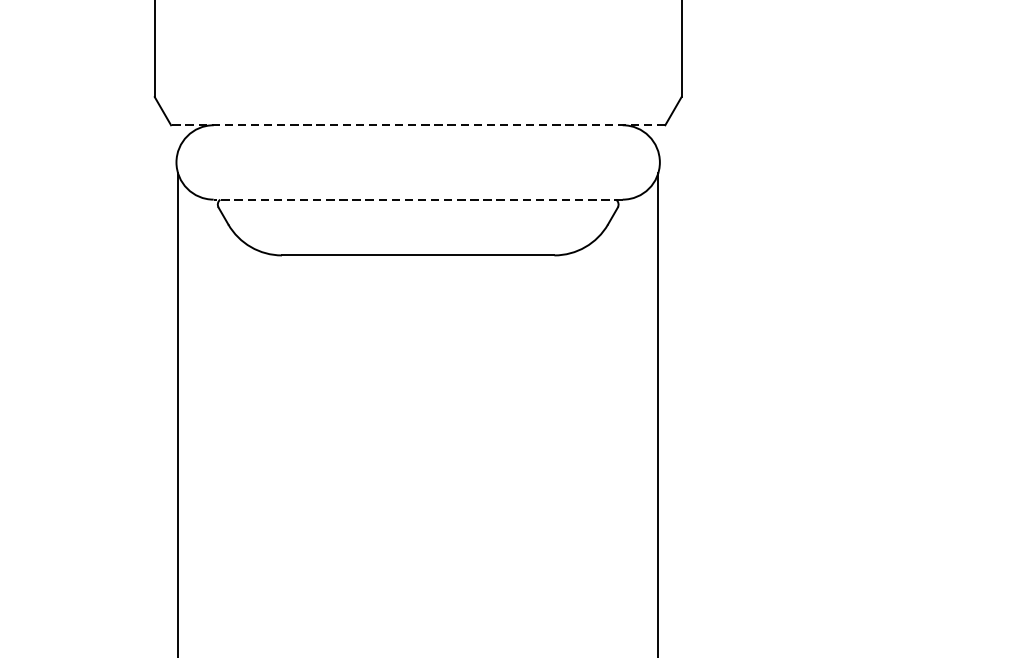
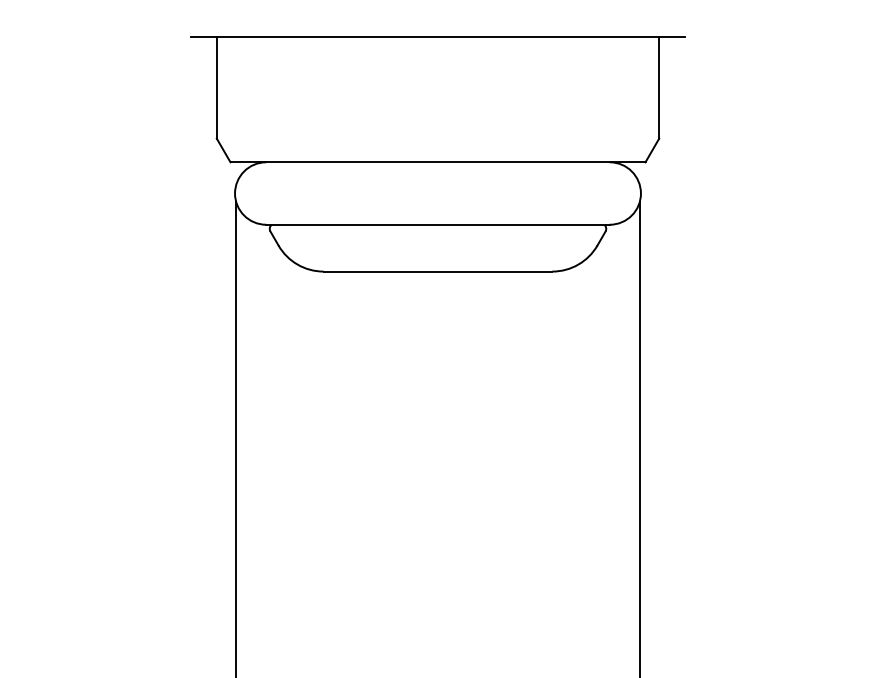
line: (418, 125) -> (438, 162), dashed -> solid
line: (418, 199) -> (438, 224), dashed -> solid

